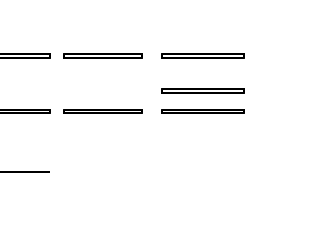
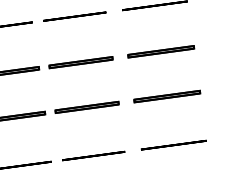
part: (202, 90) -> (164, 79), removed
line: (102, 171) -> (93, 155), added
line: (202, 171) -> (173, 144), added

